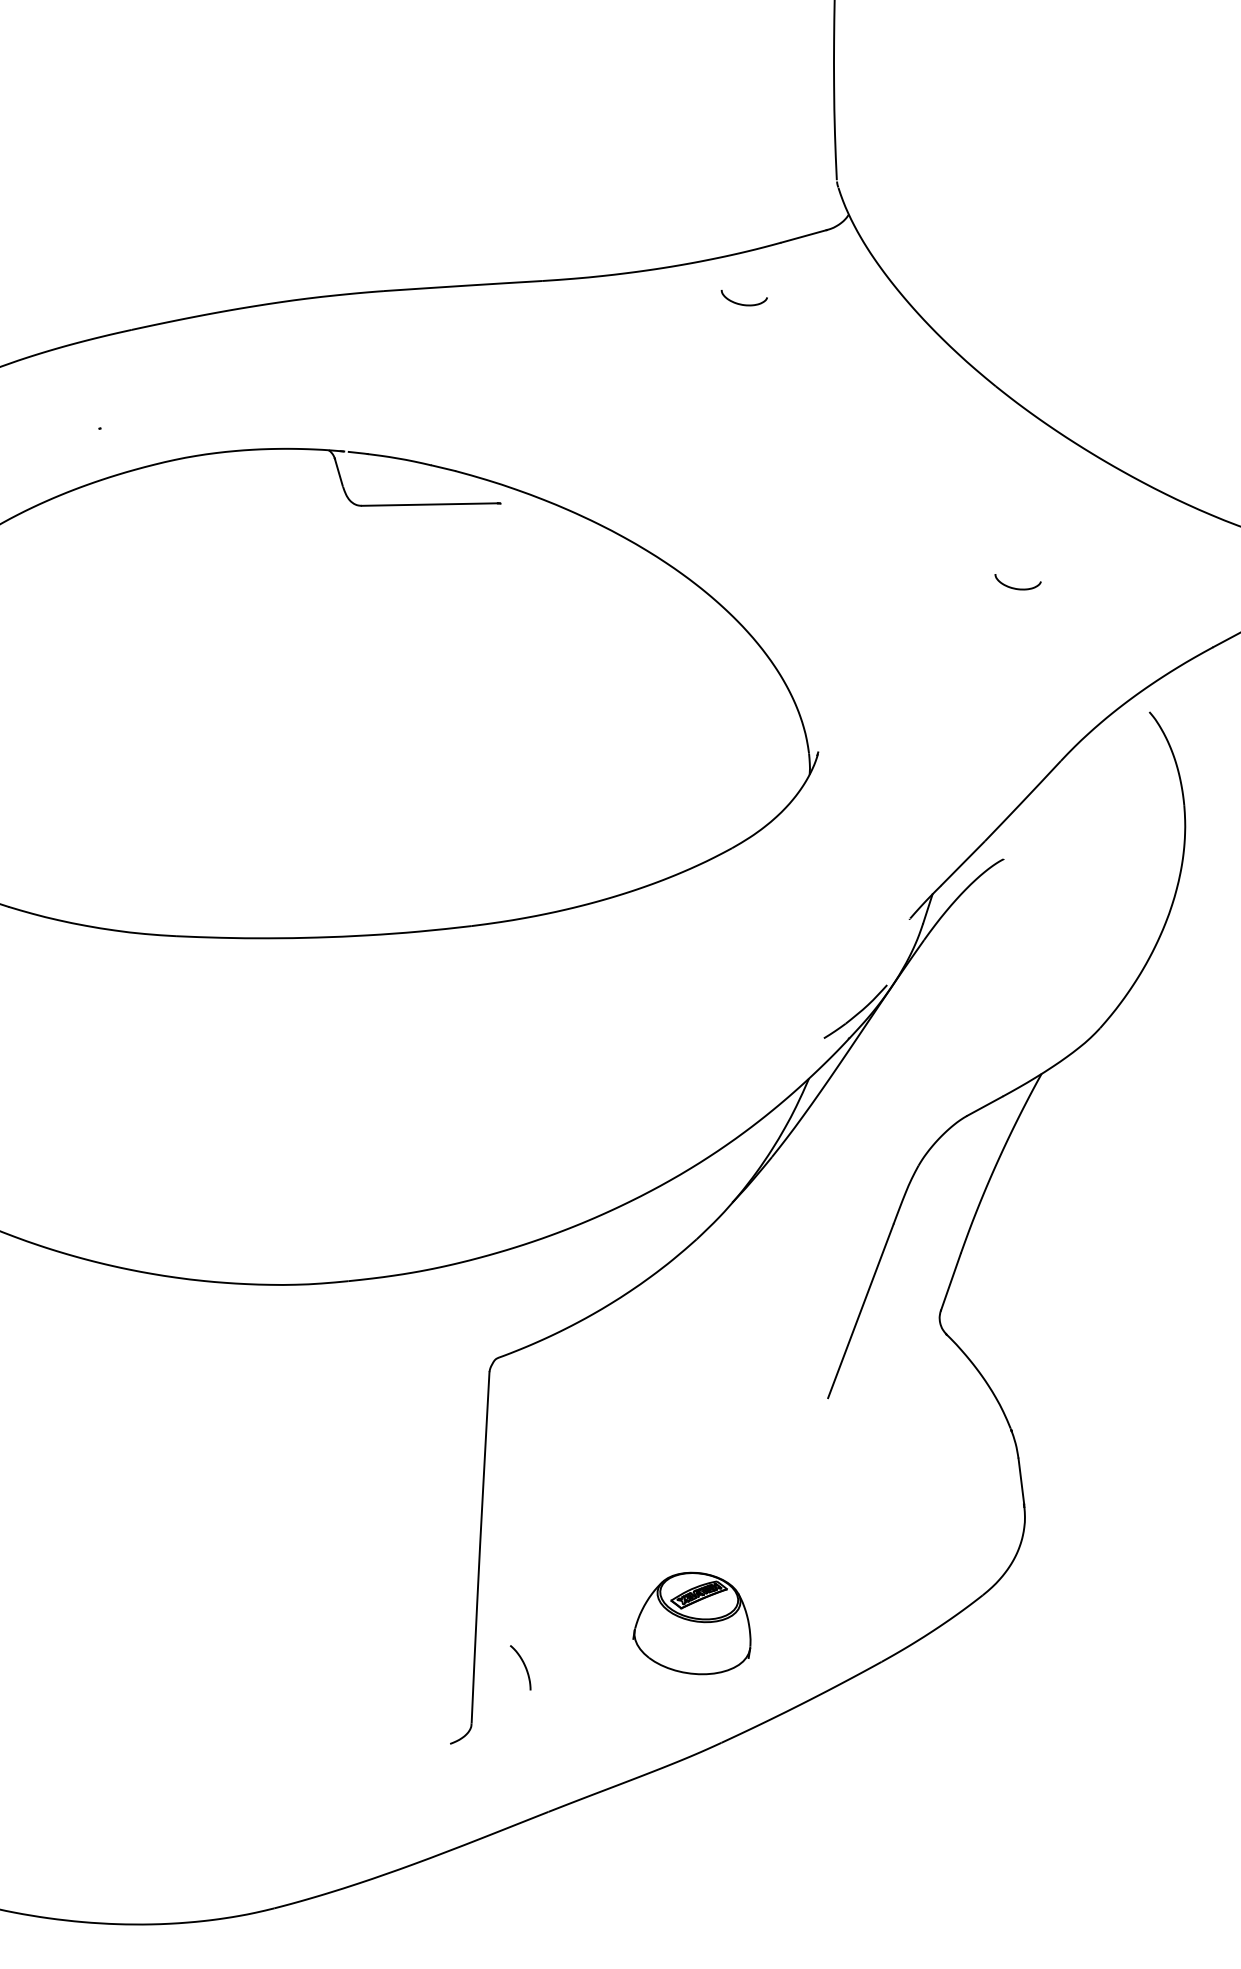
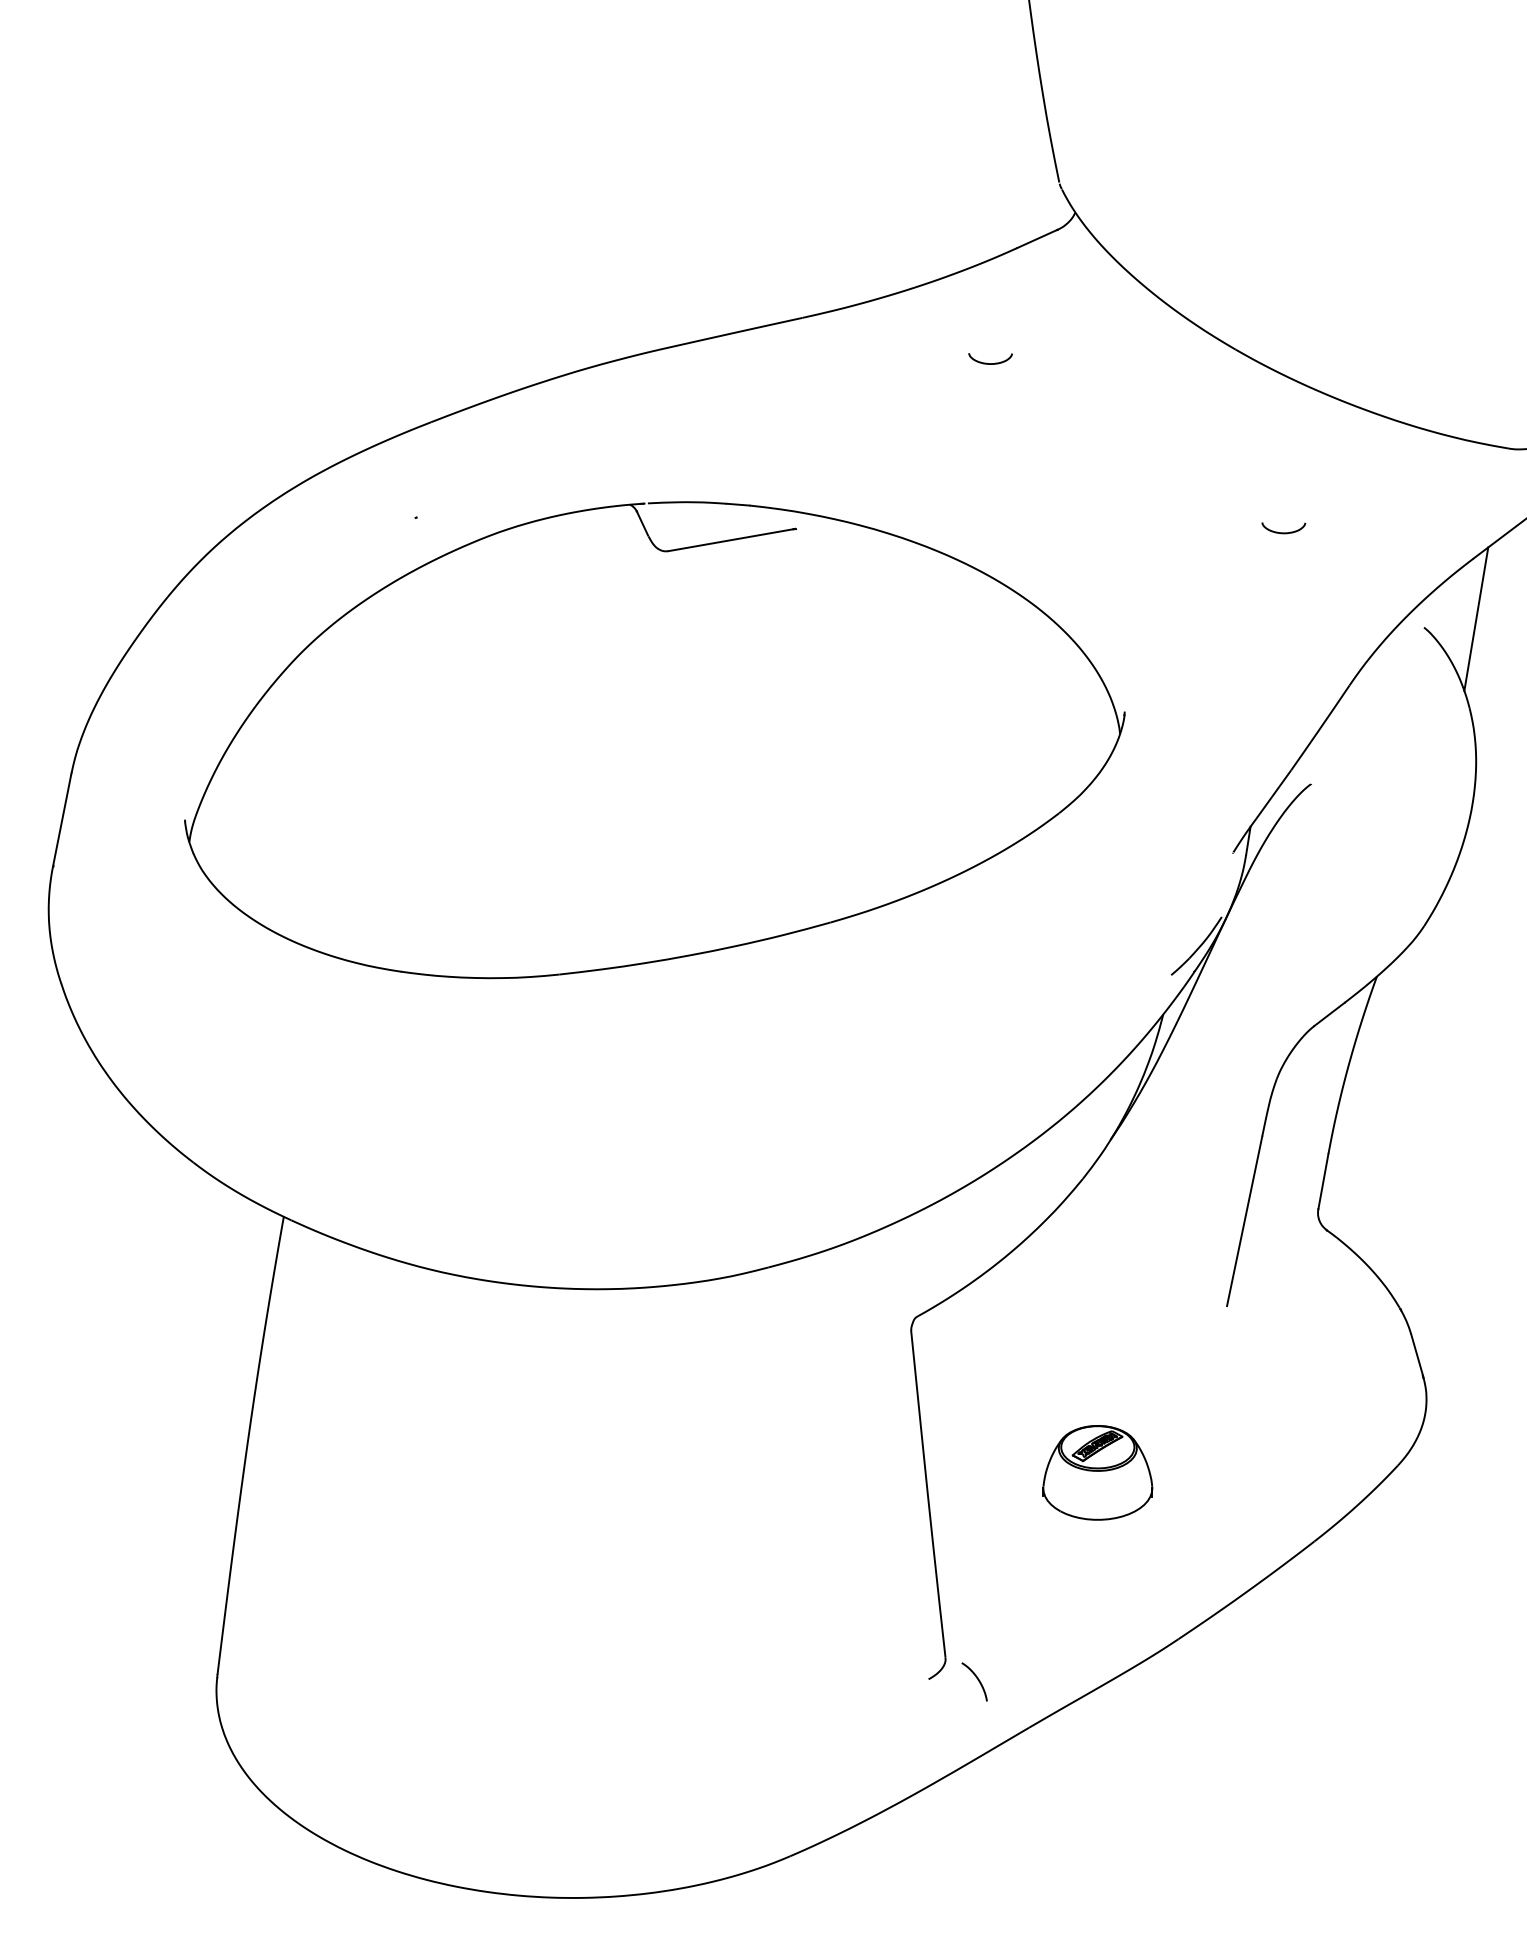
curve: (742, 304) -> (990, 363), moved
line: (1206, 711) -> (1476, 618), added
part: (694, 1622) -> (1097, 1472), moved
curve: (523, 1666) -> (977, 1680), moved

